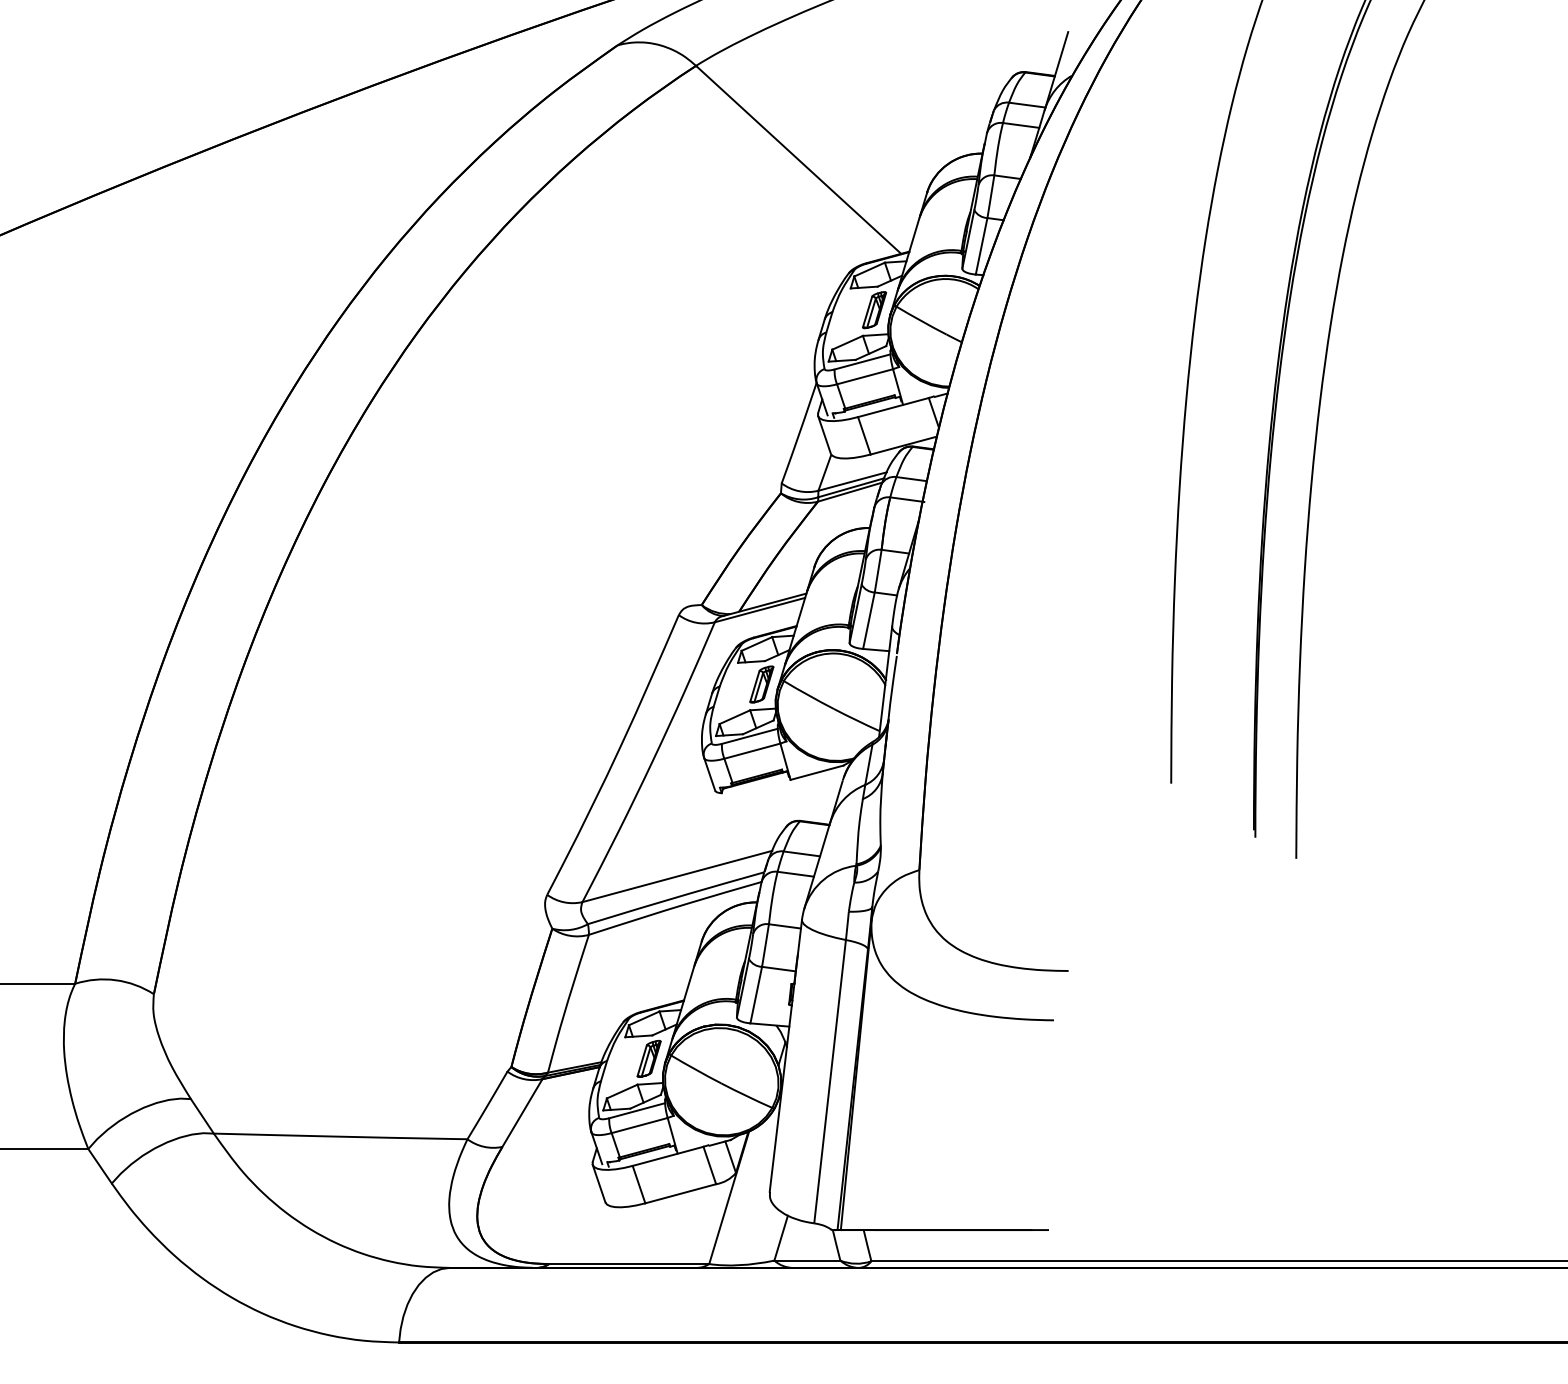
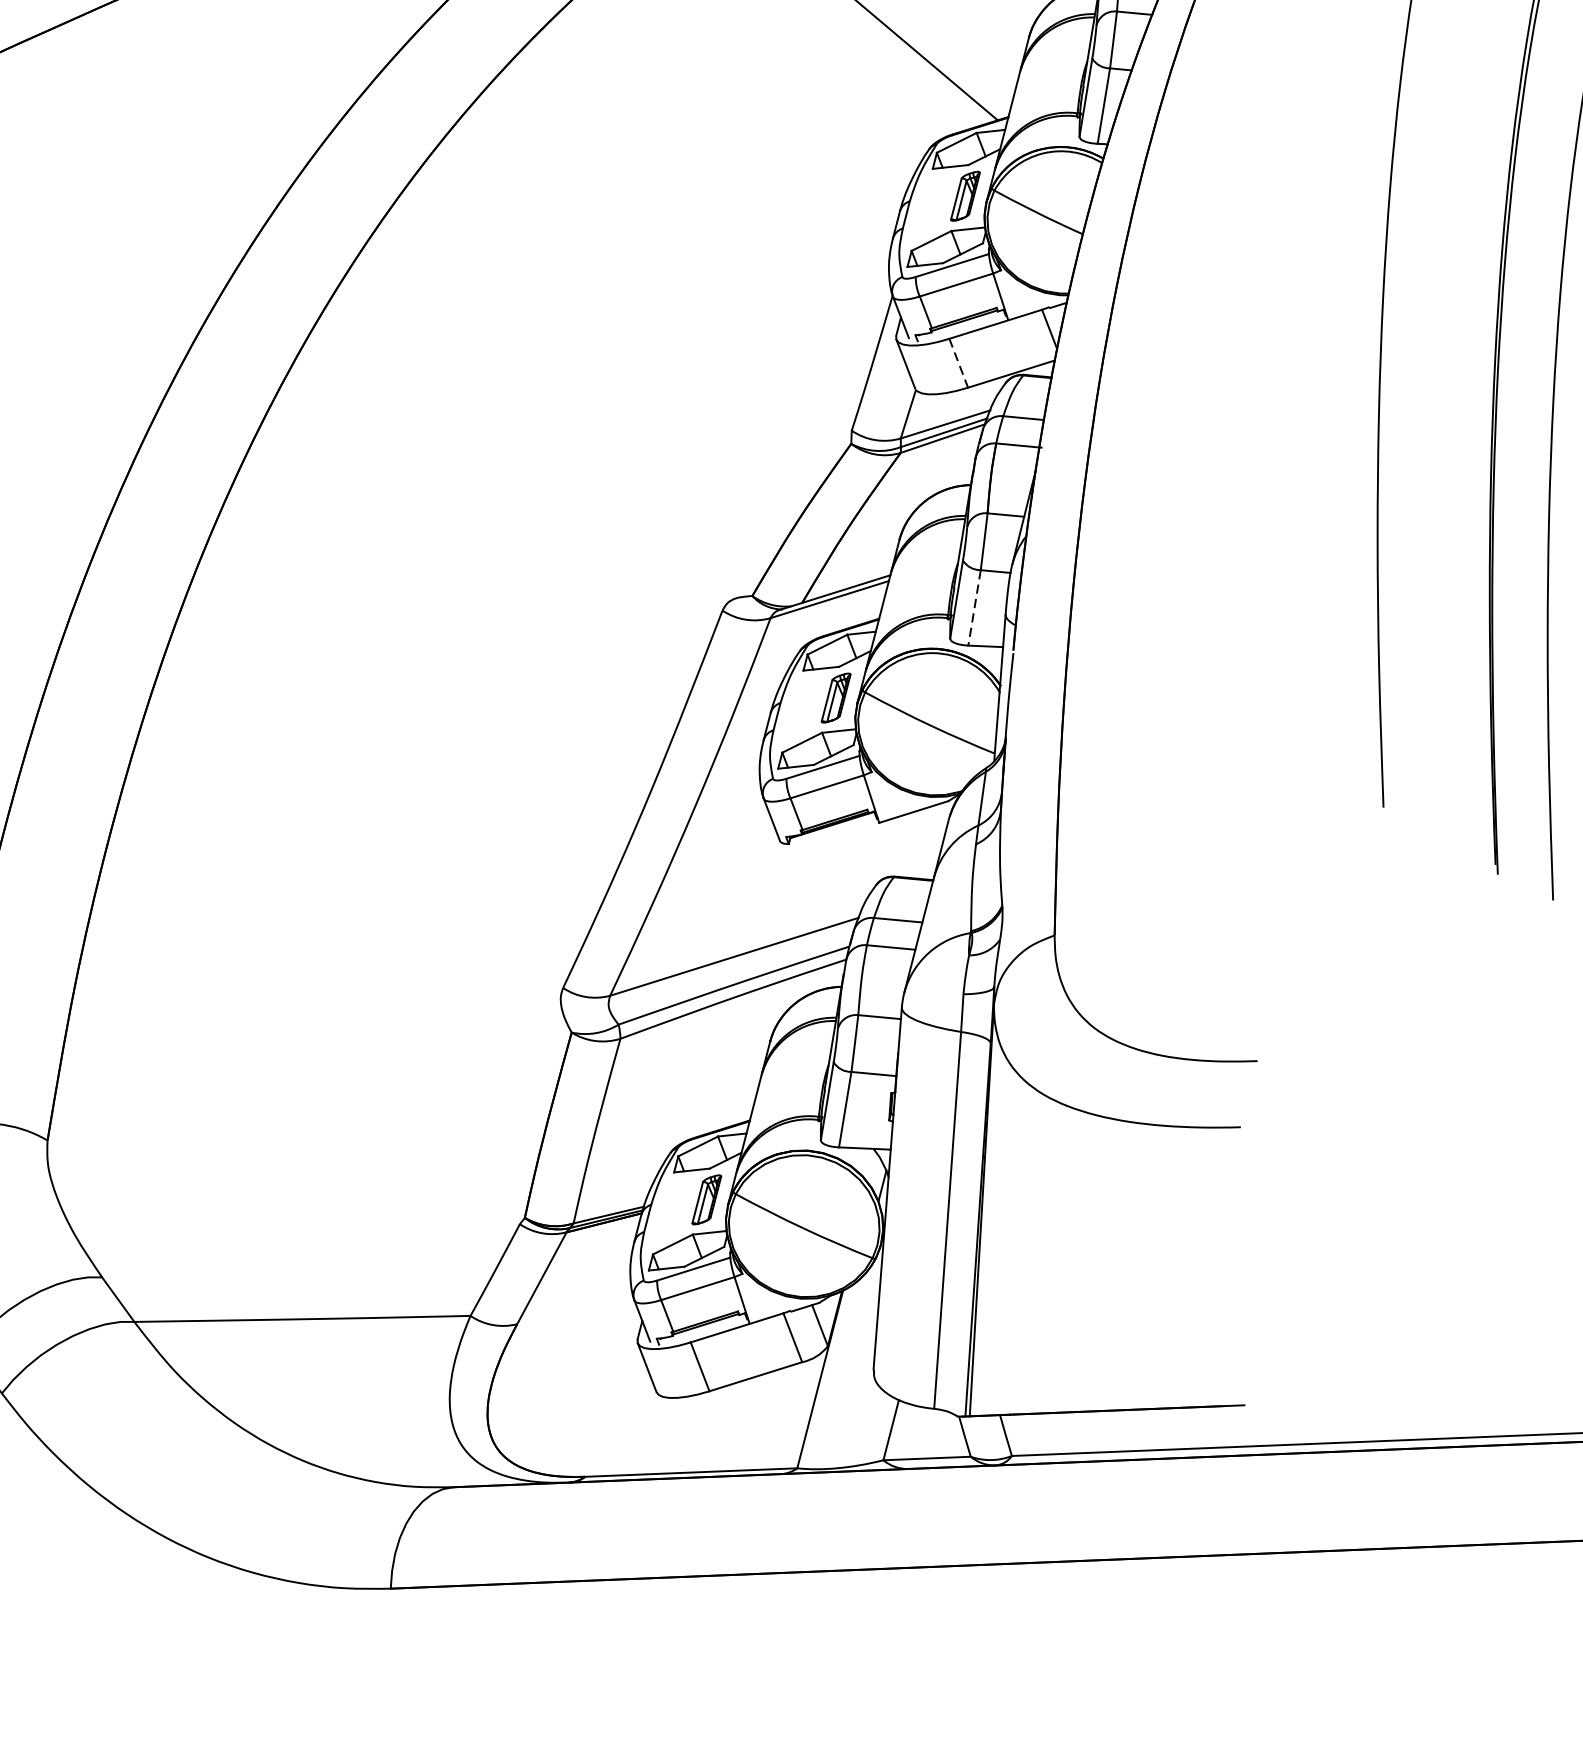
line: (864, 435) -> (958, 362), solid -> dashed
line: (868, 620) -> (973, 607), solid -> dashed

